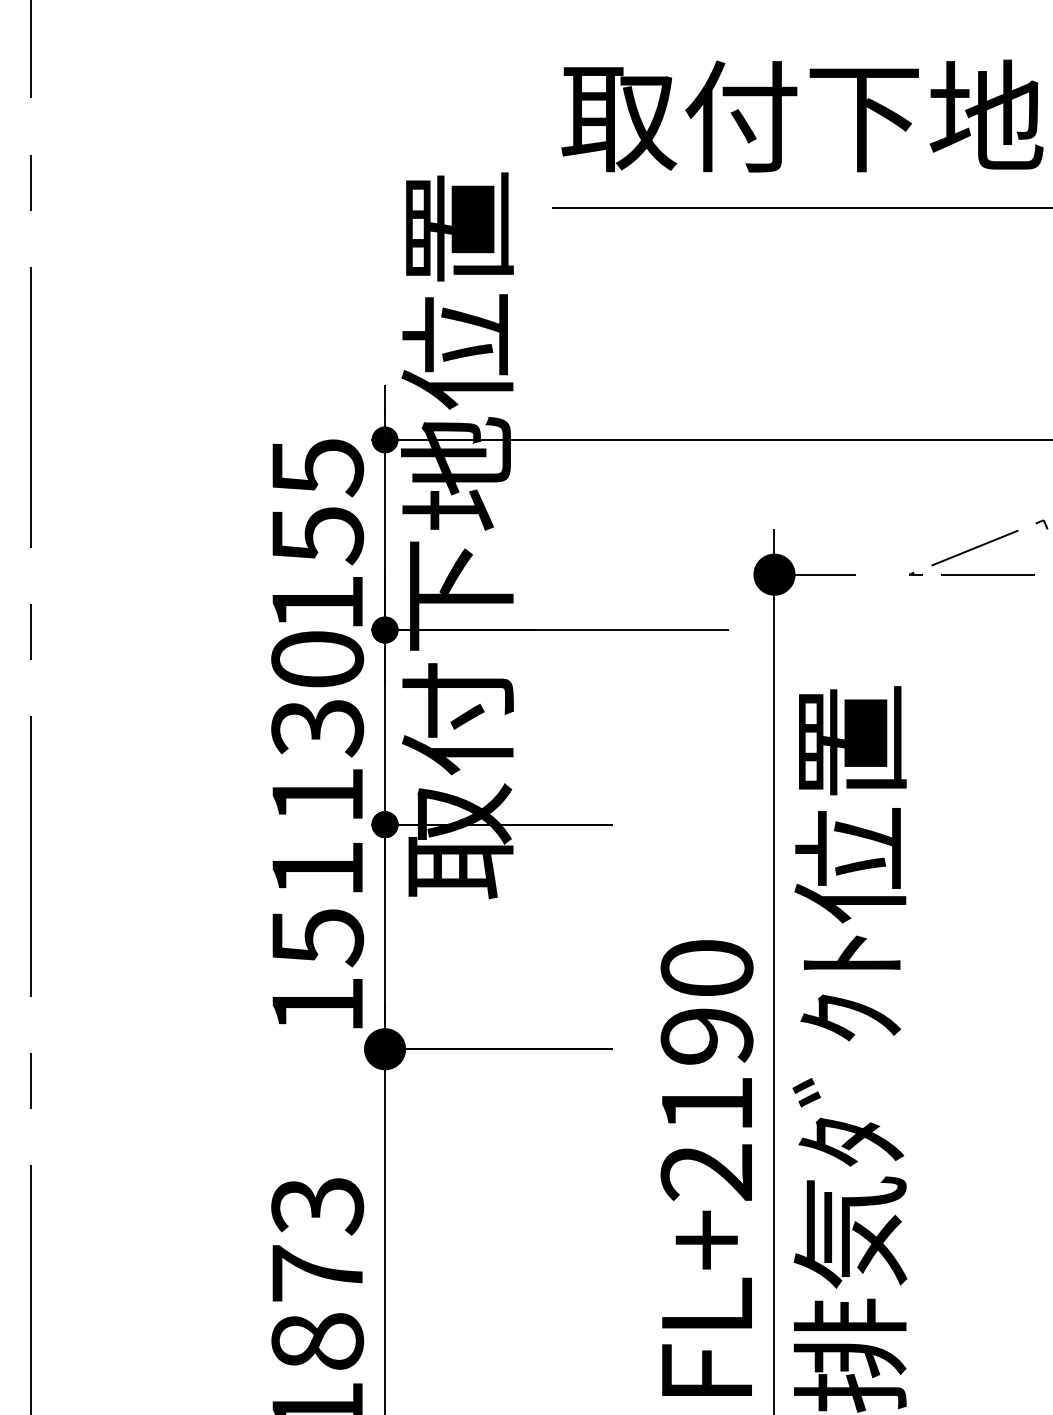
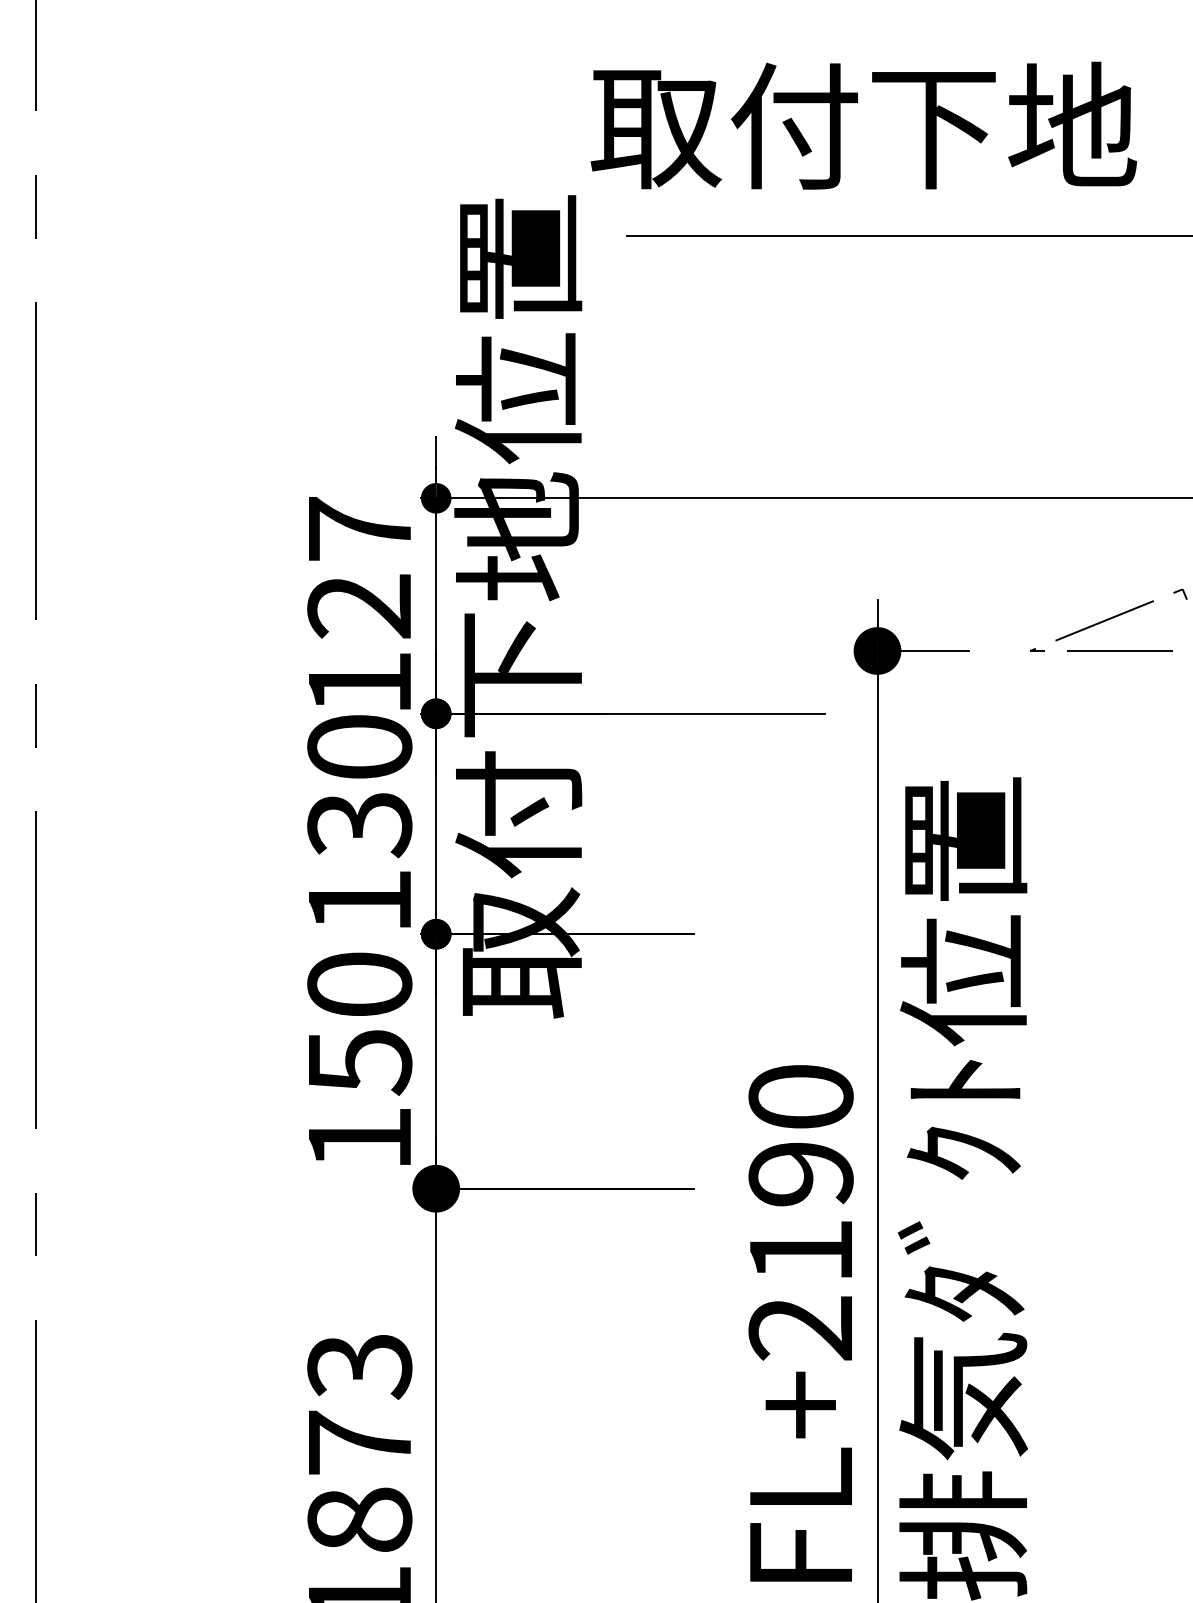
text: (802, 115) -> (863, 125), moved
text: (317, 501) -> (359, 568), 155 -> 127
text: (317, 868) -> (359, 983), 151 -> 150

